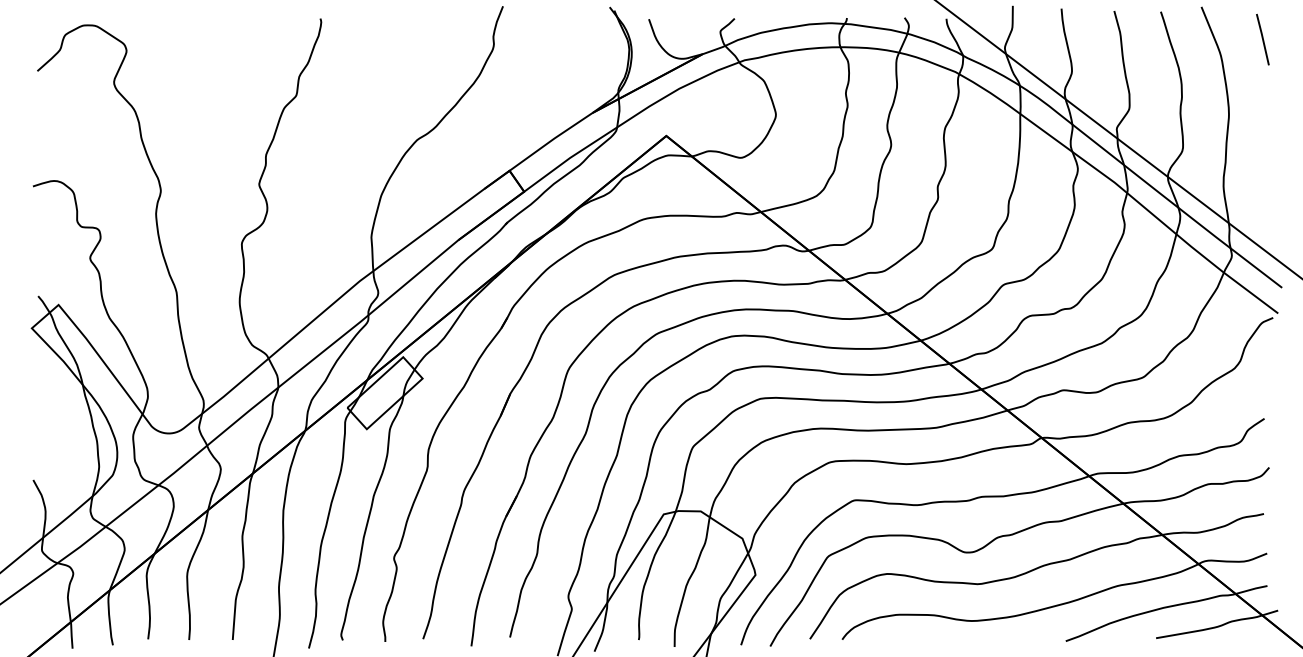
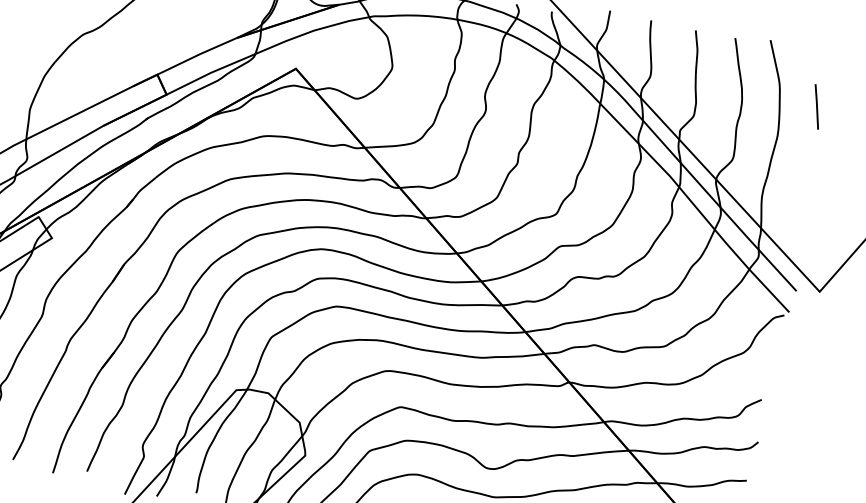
line: (1262, 39) -> (816, 106), moved

